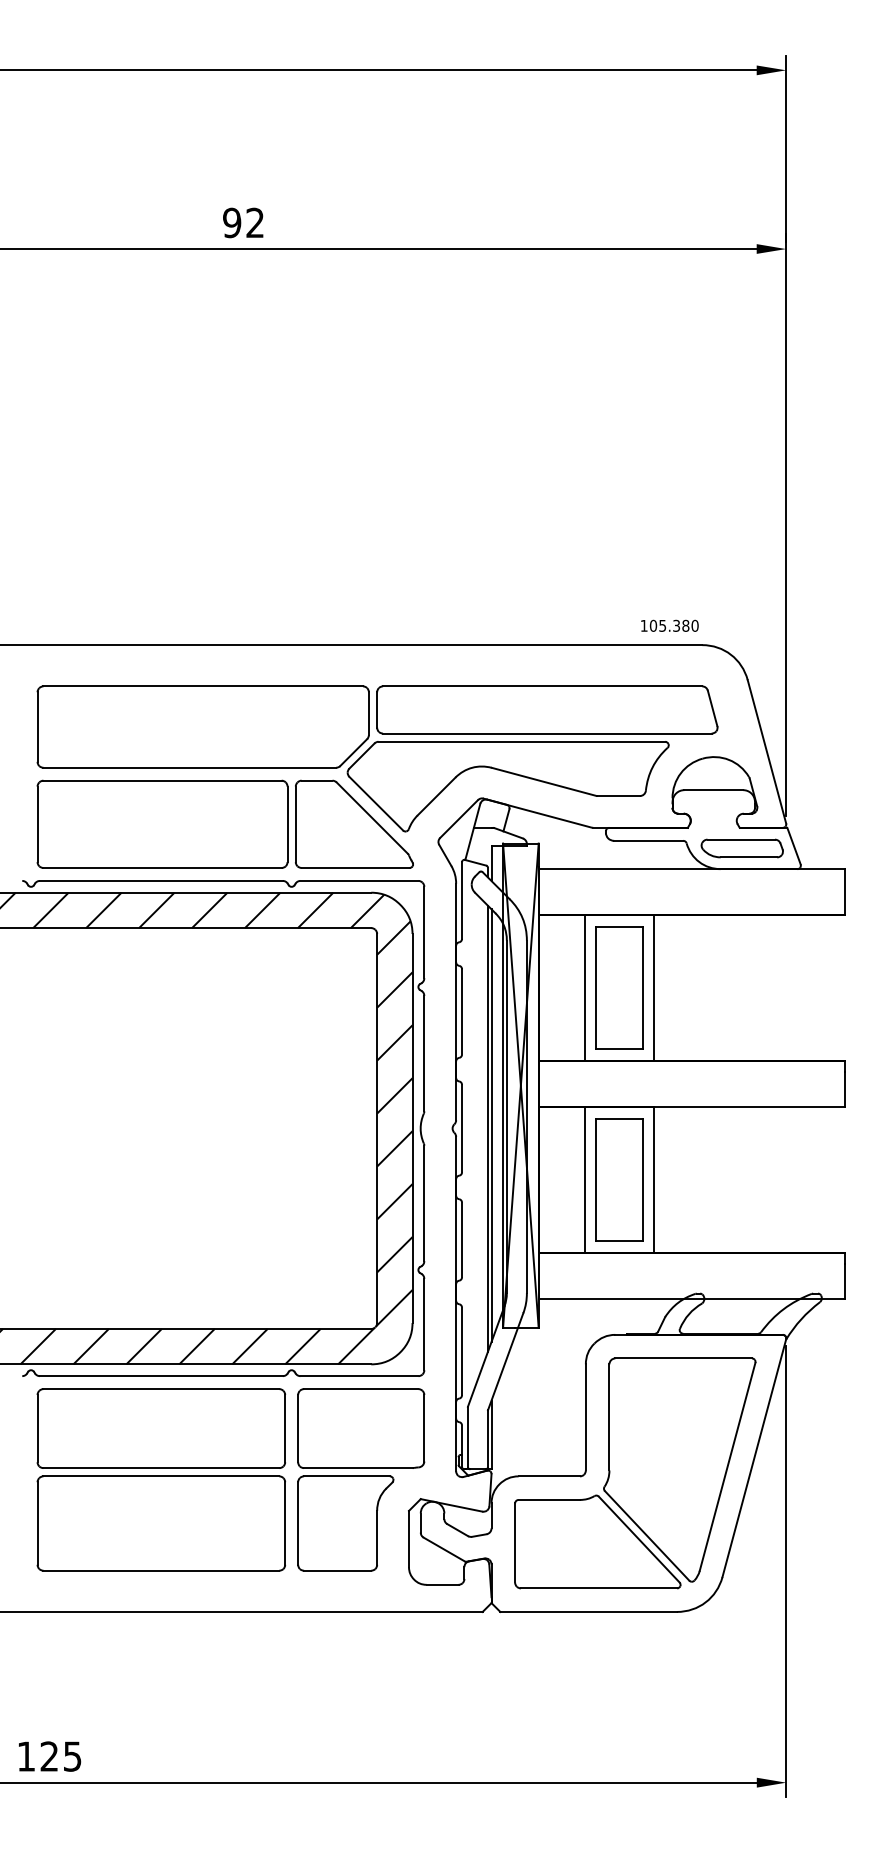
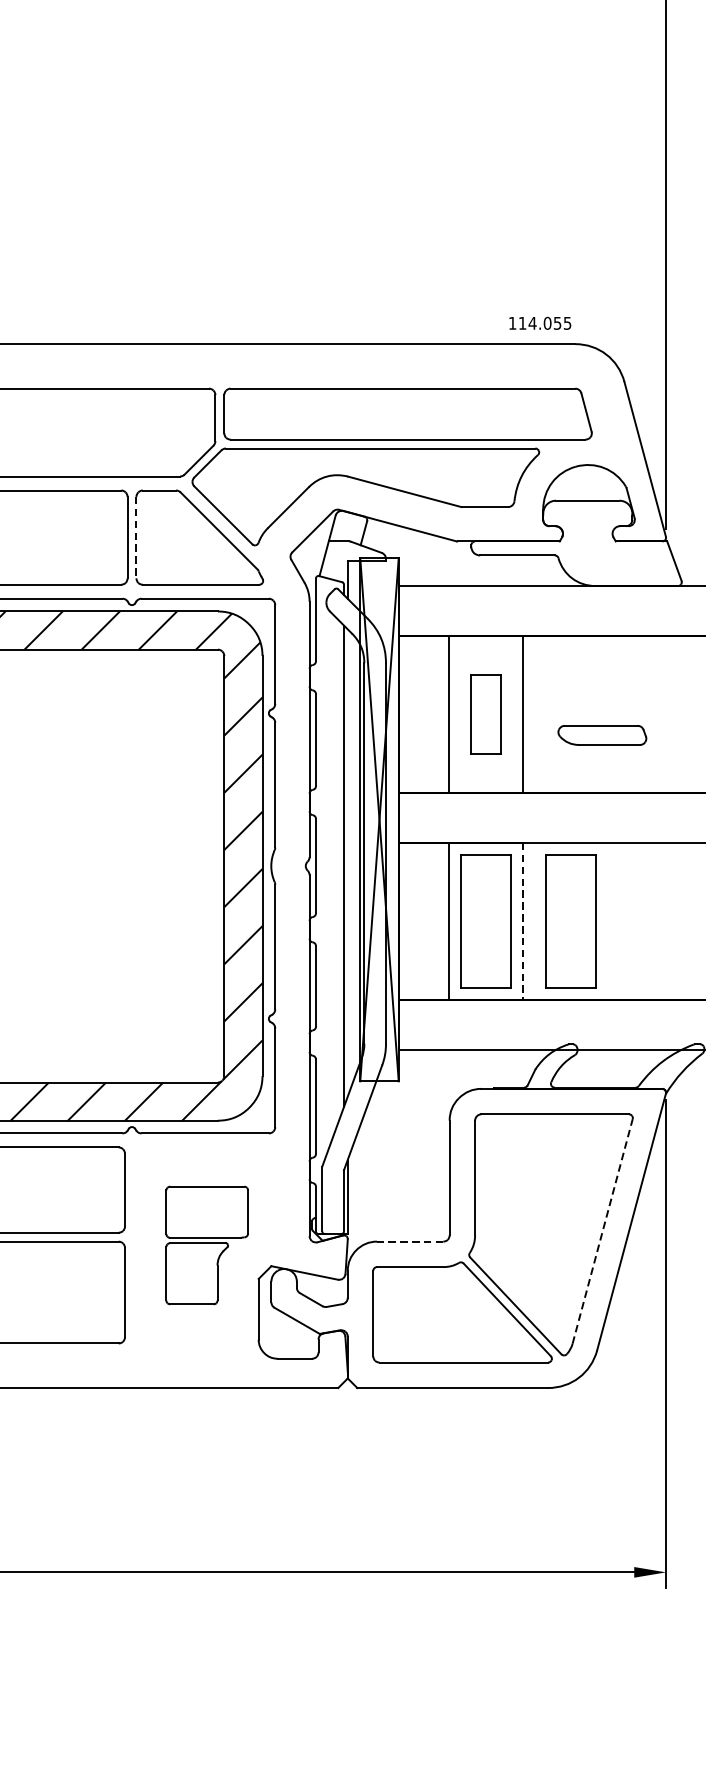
text: (673, 625) -> (544, 322), 105.380 -> 114.055
line: (295, 824) -> (136, 537), solid -> dashed
part: (741, 848) -> (601, 735), moved
part: (619, 987) -> (485, 713), size x0.6
line: (491, 1125) -> (347, 862), removed
line: (654, 1179) -> (523, 921), solid -> dashed
part: (698, 1179) -> (571, 921), added
line: (727, 1466) -> (602, 1230), solid -> dashed
line: (549, 1476) -> (410, 1241), solid -> dashed
part: (361, 1479) -> (207, 1245), size x0.6

